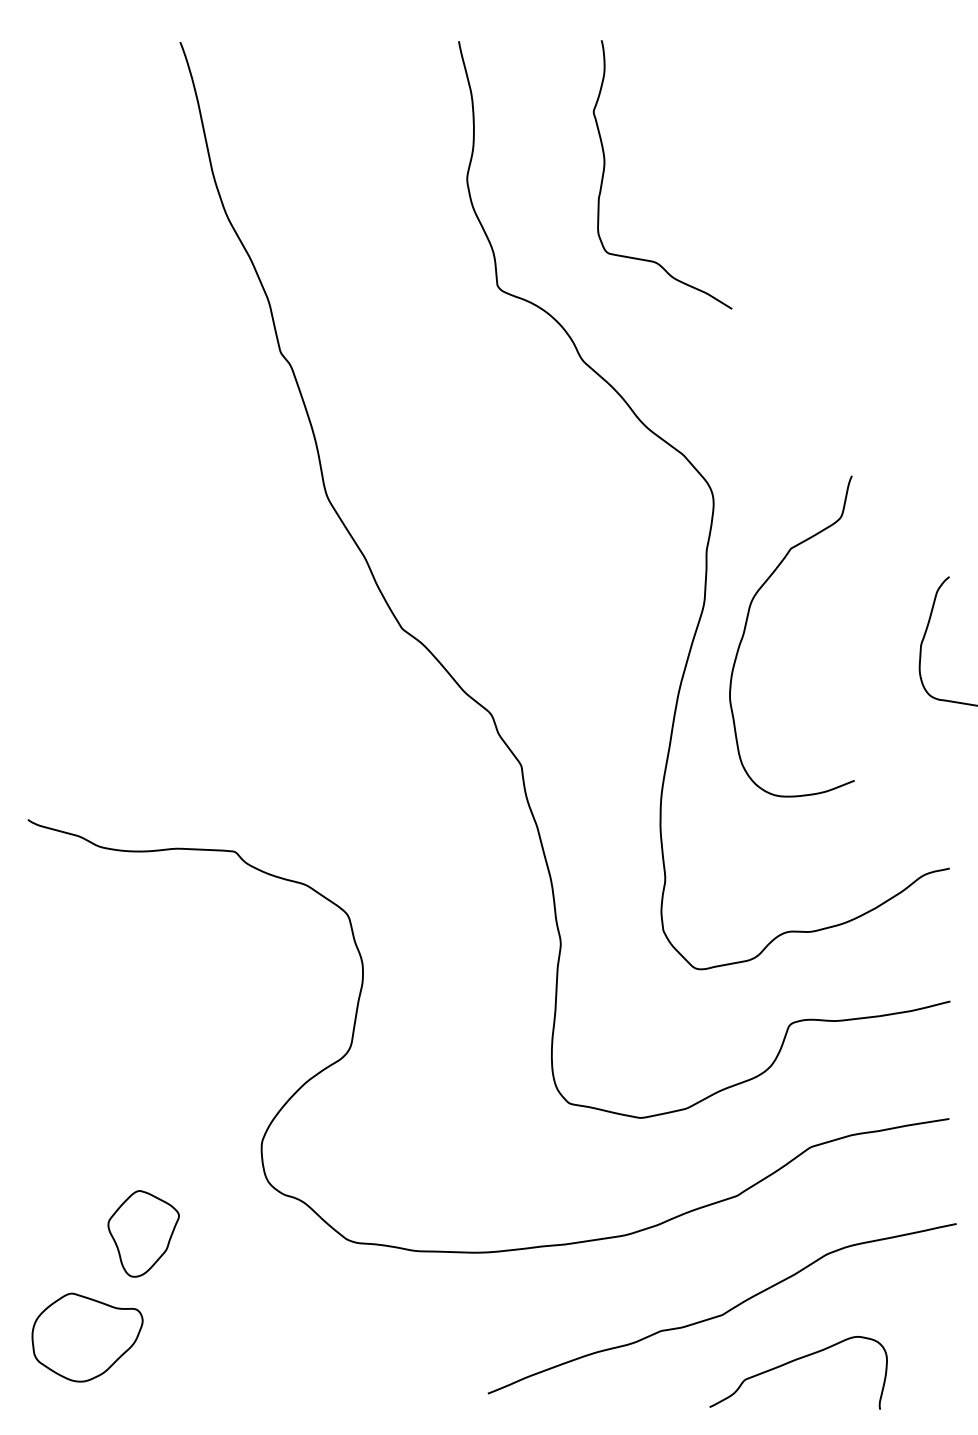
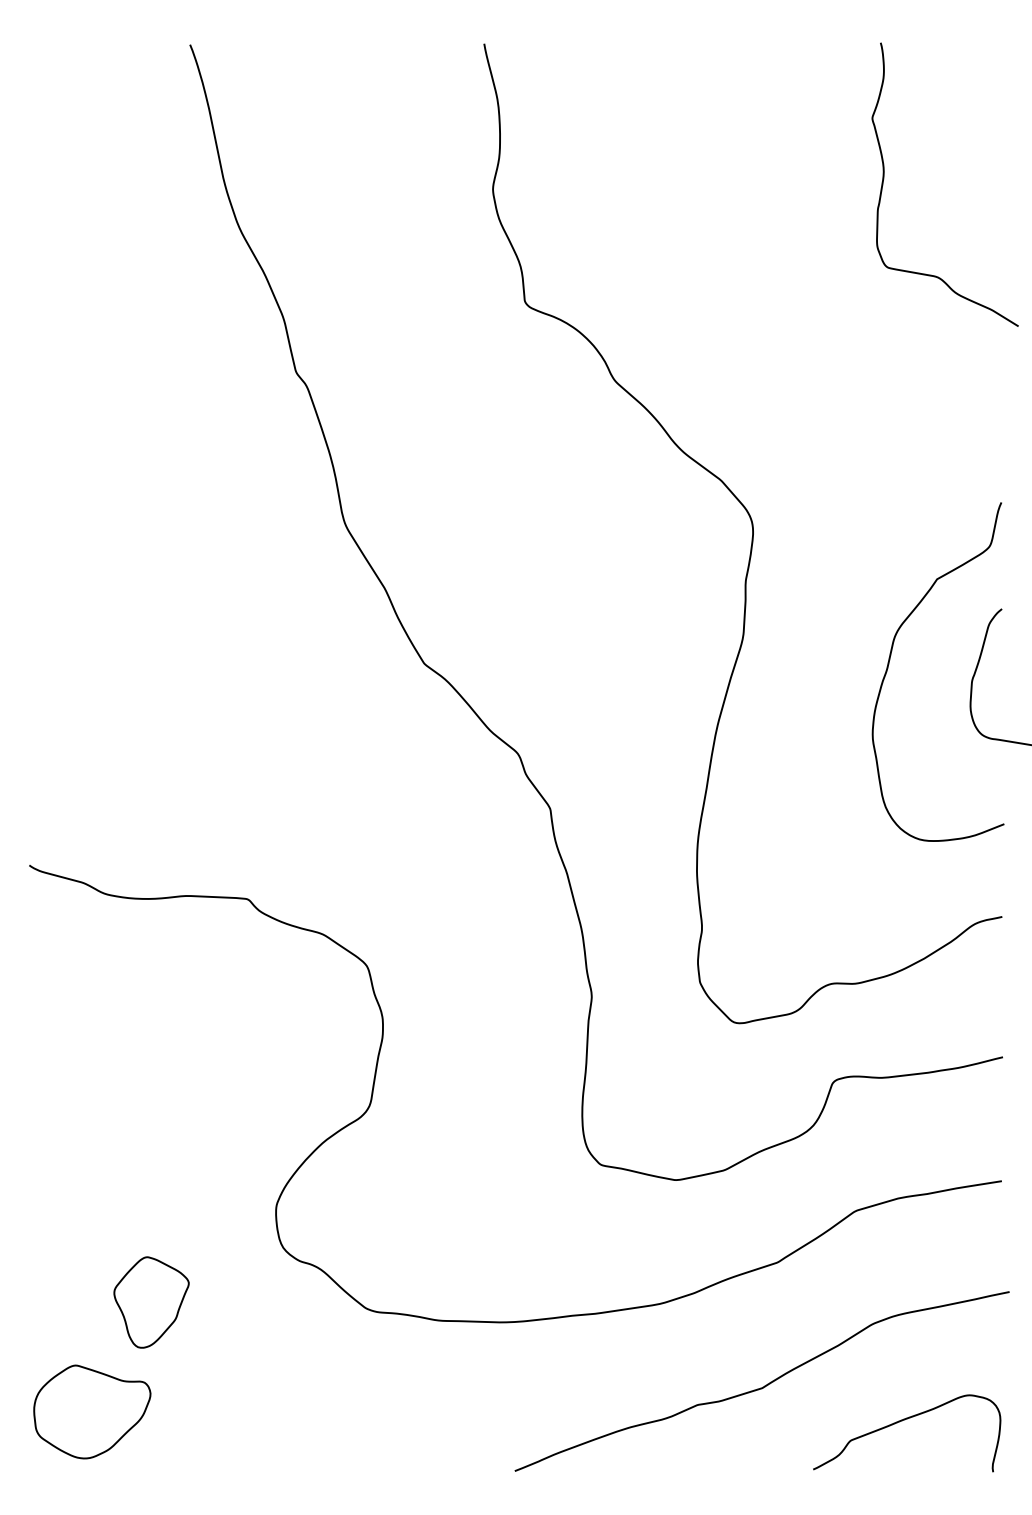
curve: (605, 167) -> (884, 177), moved
curve: (746, 627) -> (890, 662), moved
curve: (792, 1362) -> (900, 1422), moved

